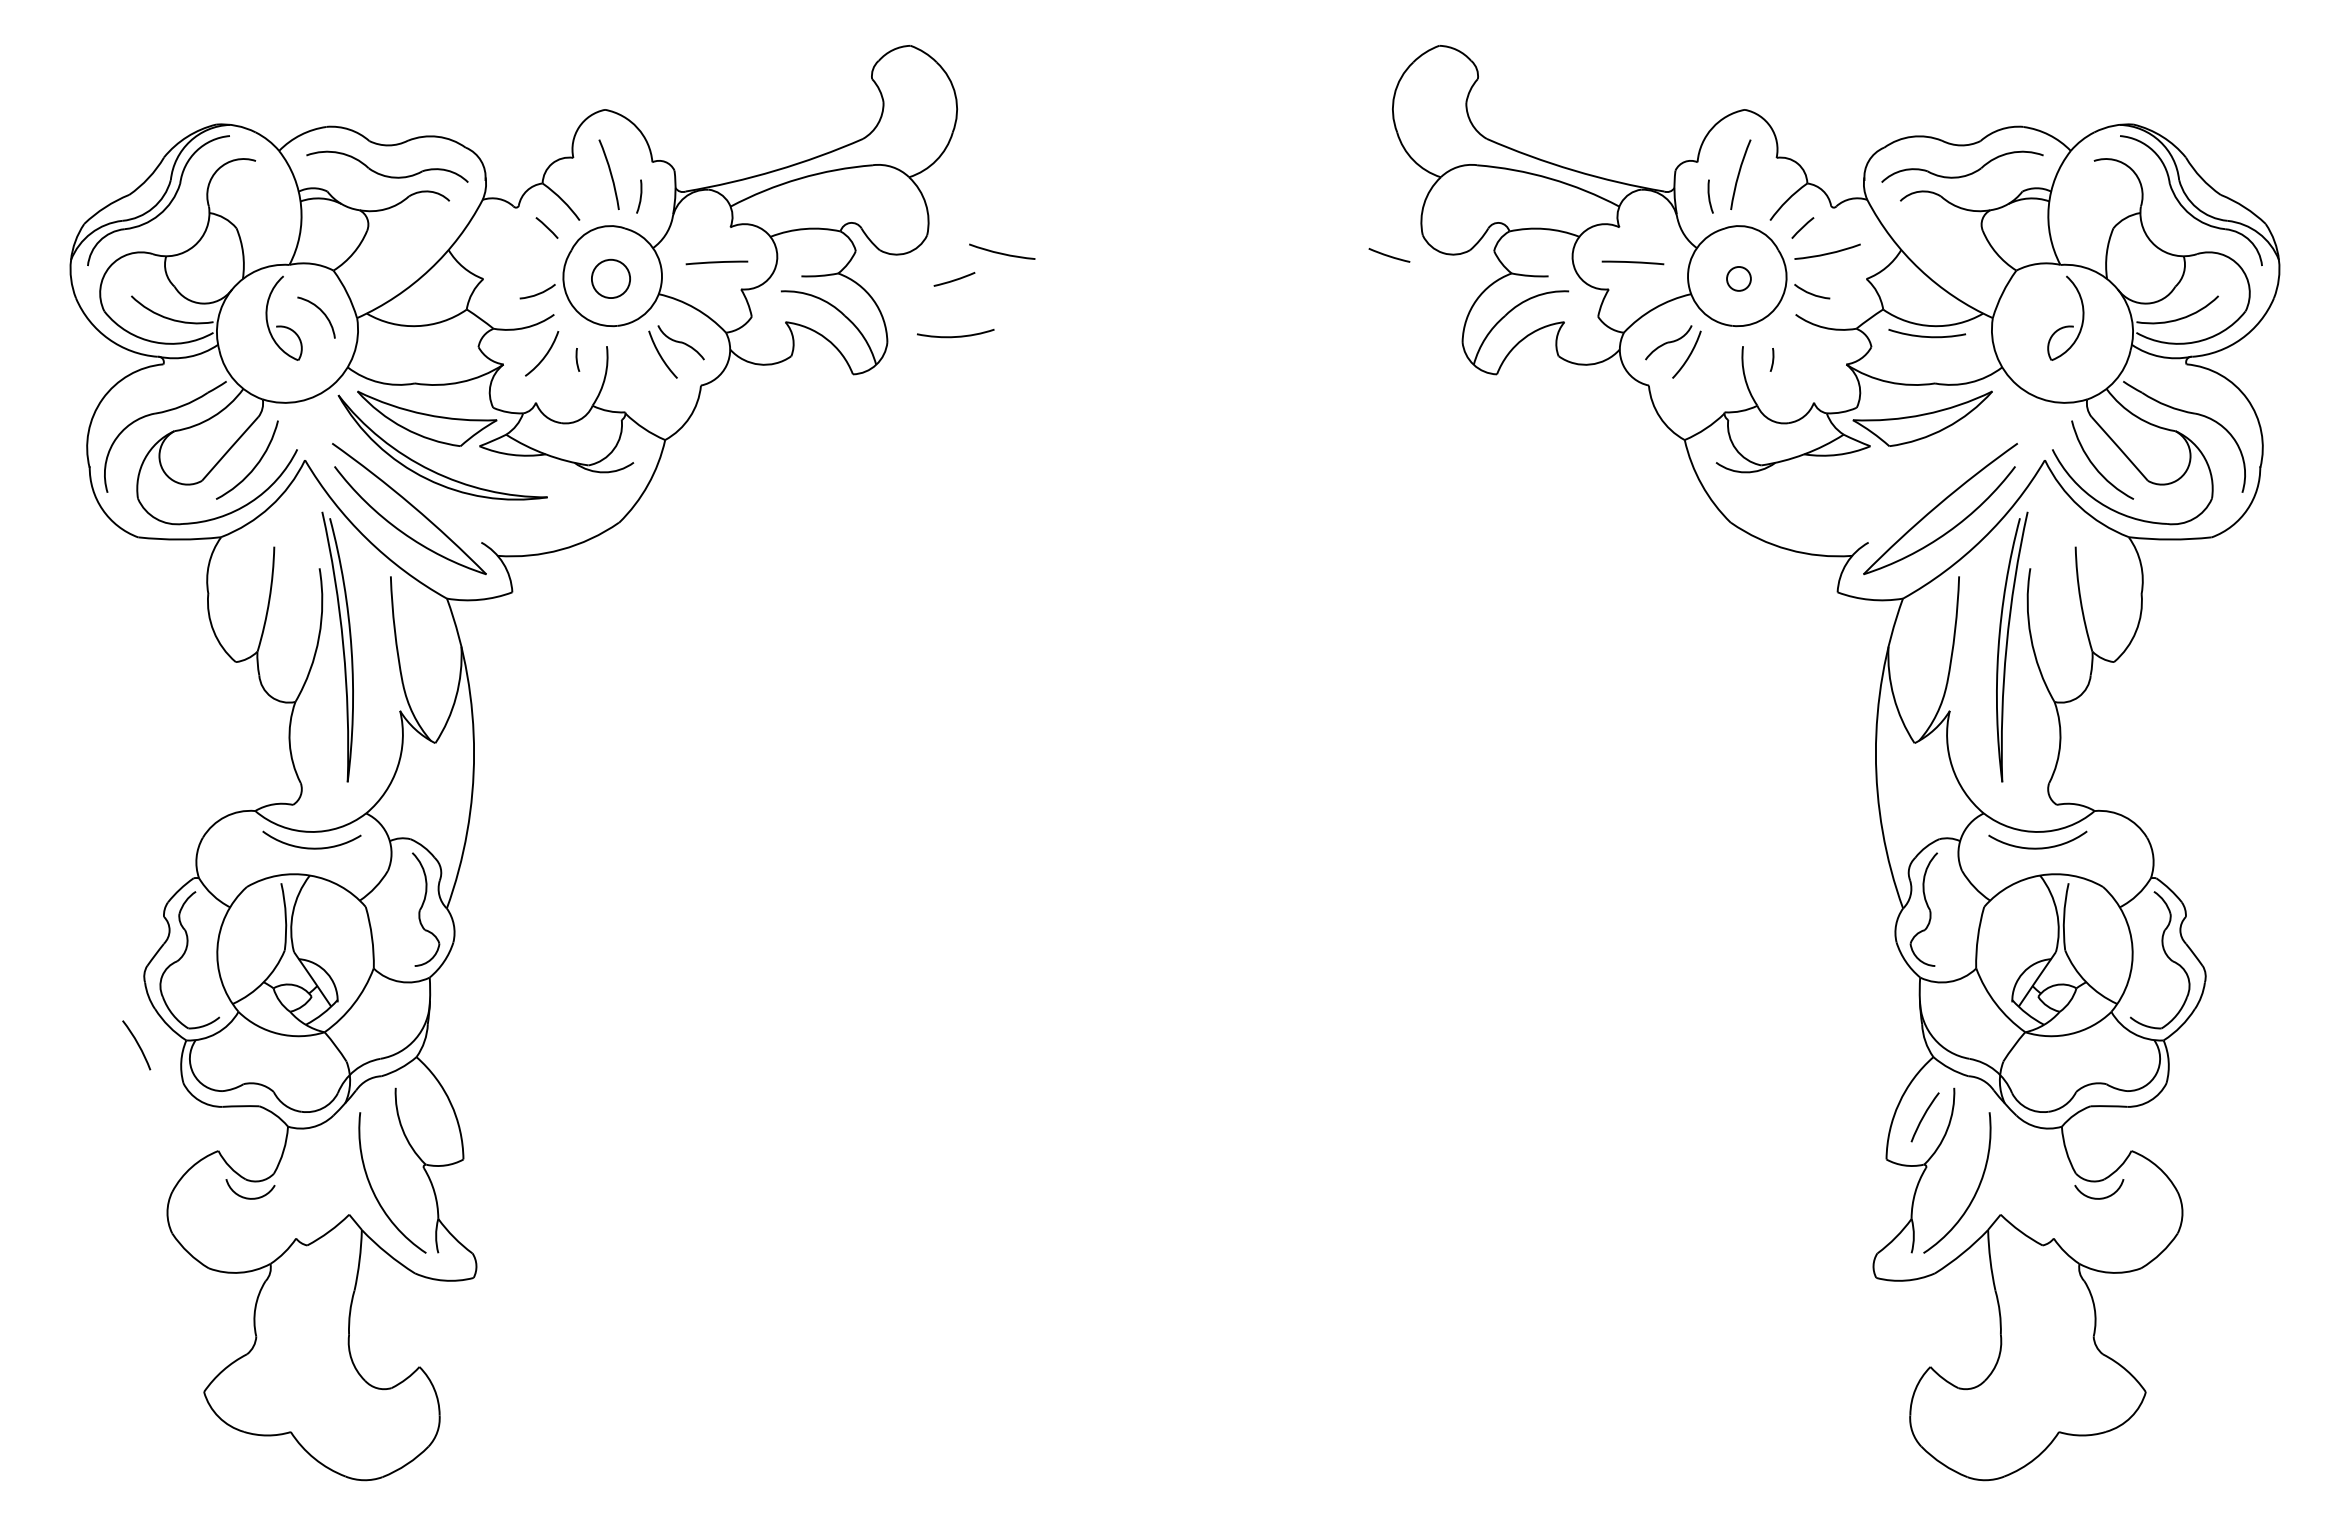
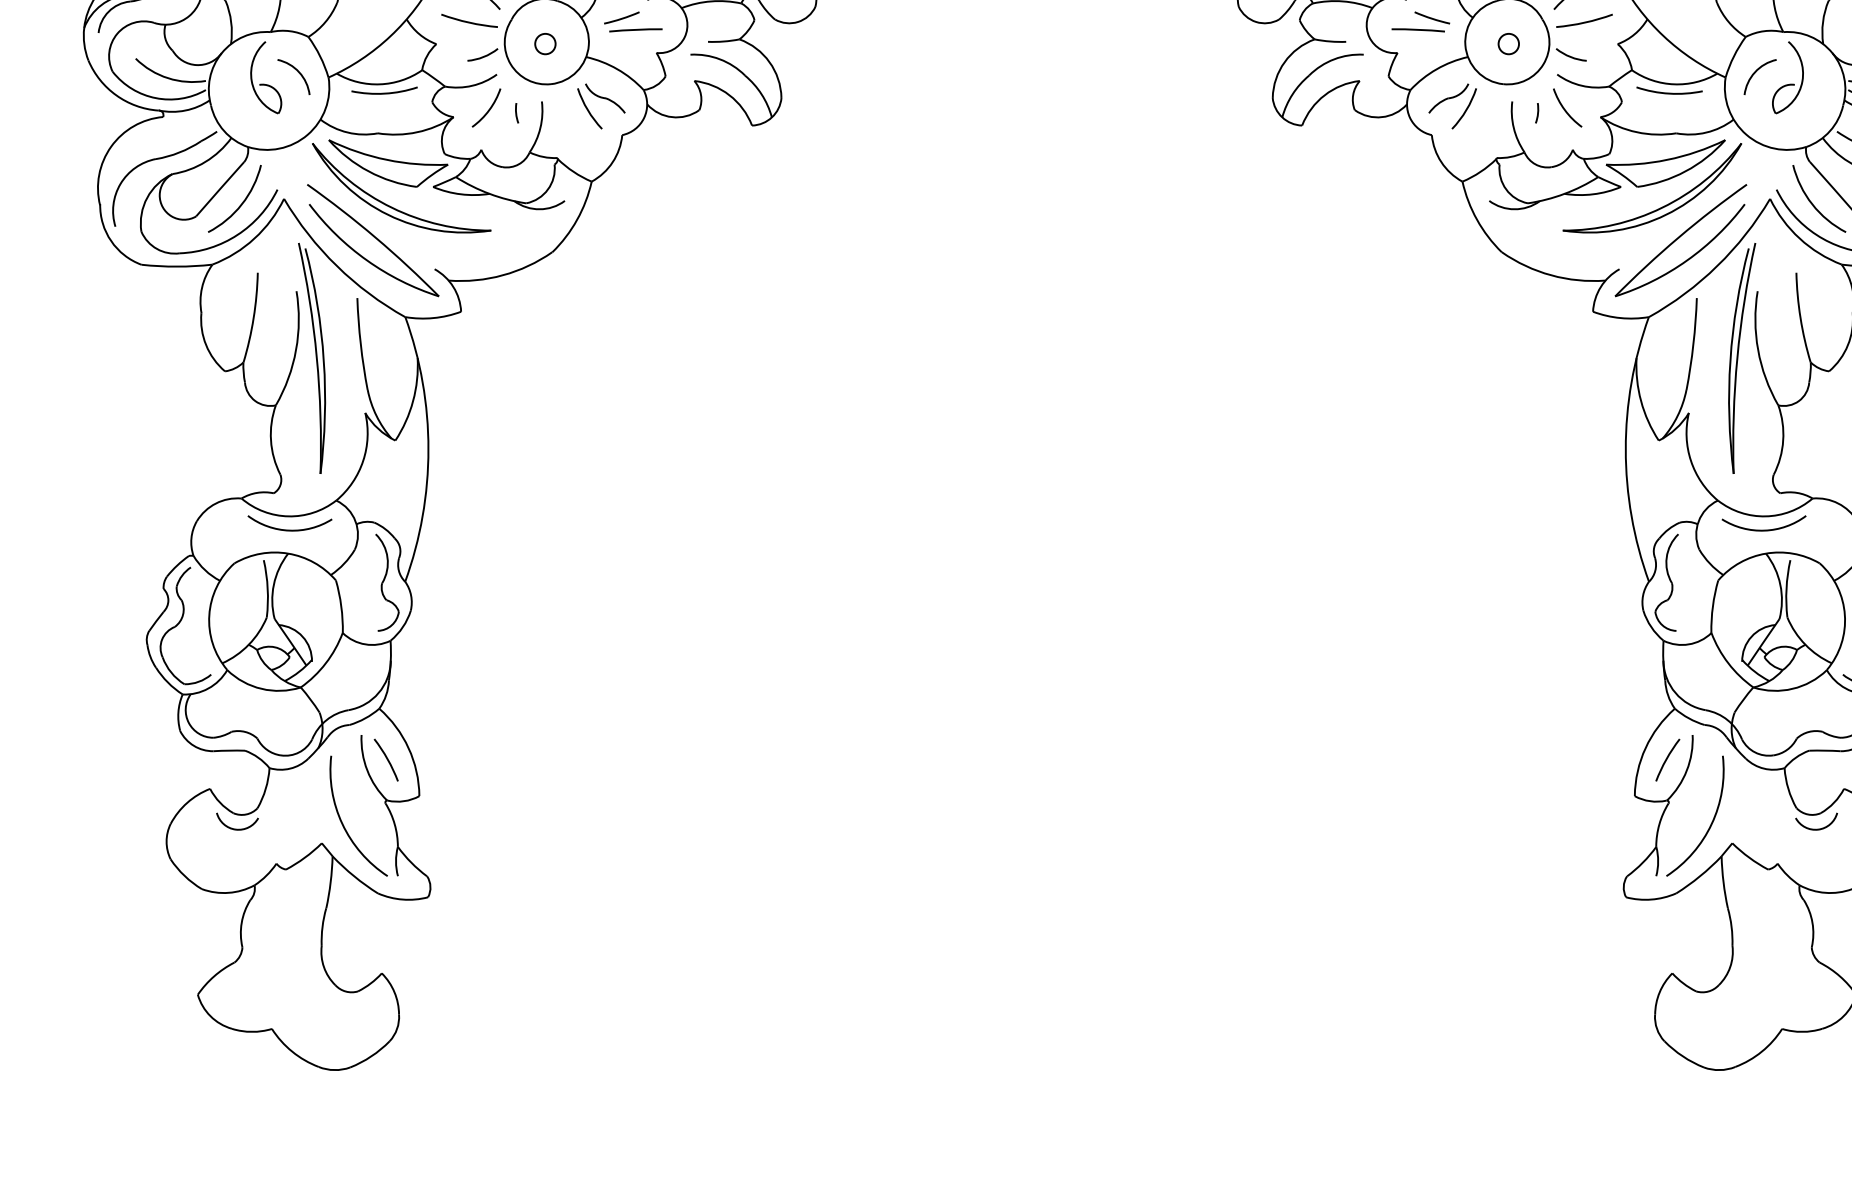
arc: (1001, 252) -> (468, 21), moved
line: (1389, 255) -> (1432, 18), moved
circle: (610, 278) -> (544, 43), size x0.62
line: (954, 279) -> (621, 18), moved
arc: (2028, 312) -> (1756, 72), added
arc: (955, 336) -> (384, 93), moved
arc: (1805, 355) -> (1565, 109), added
part: (1918, 469) -> (1662, 206), added
arc: (137, 1045) -> (386, 760), moved

